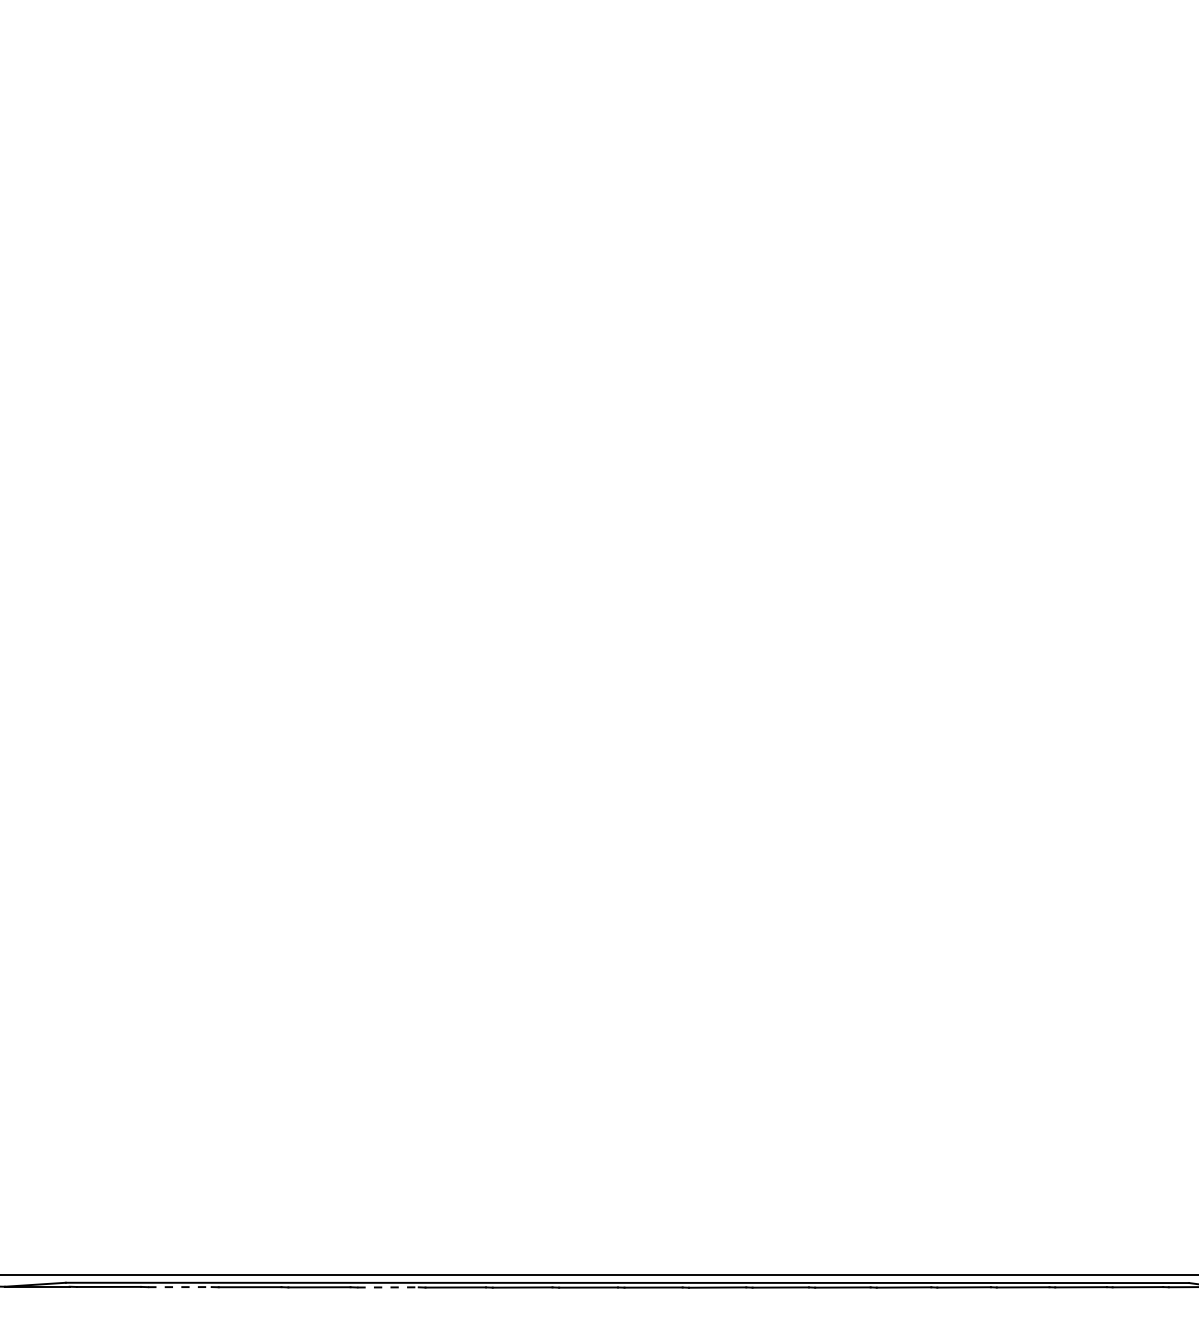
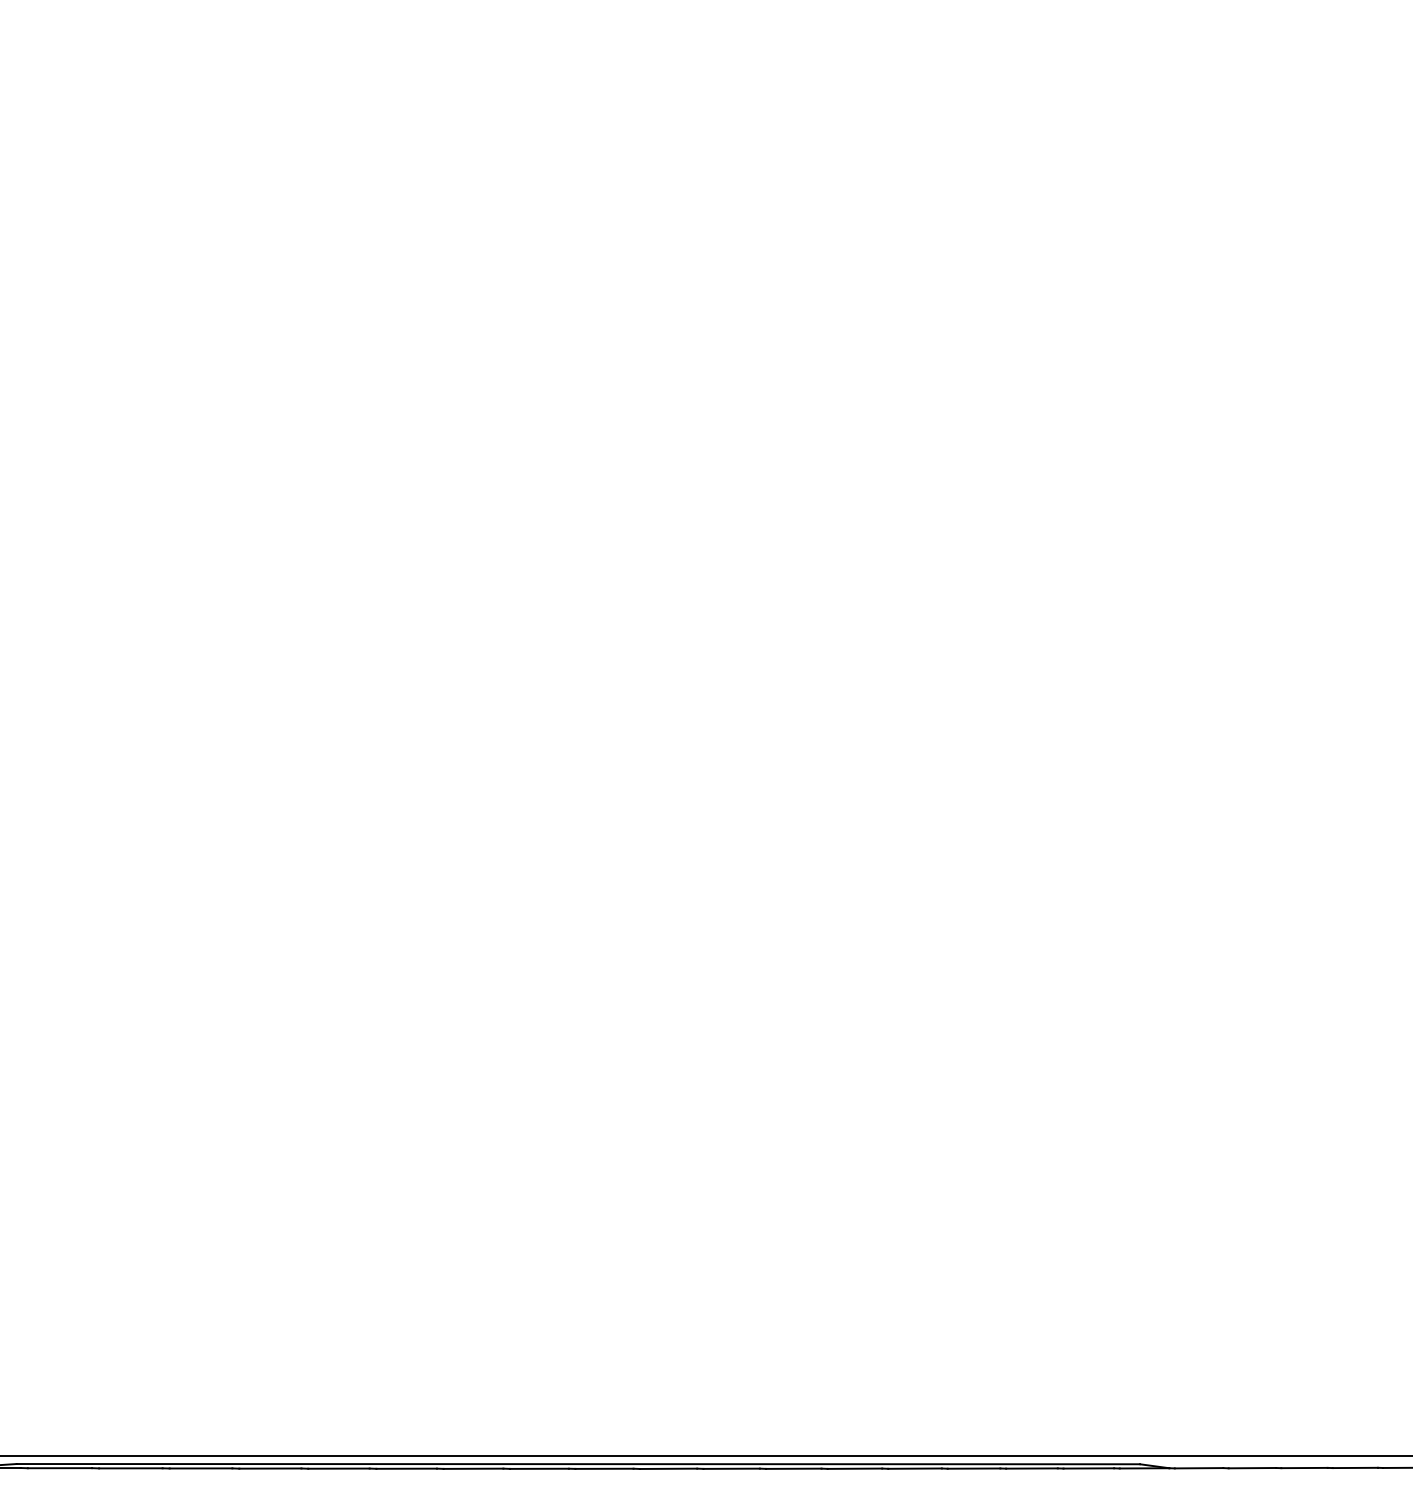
line: (179, 1287) -> (130, 1468), dashed -> solid
line: (387, 1287) -> (338, 1468), dashed -> solid

